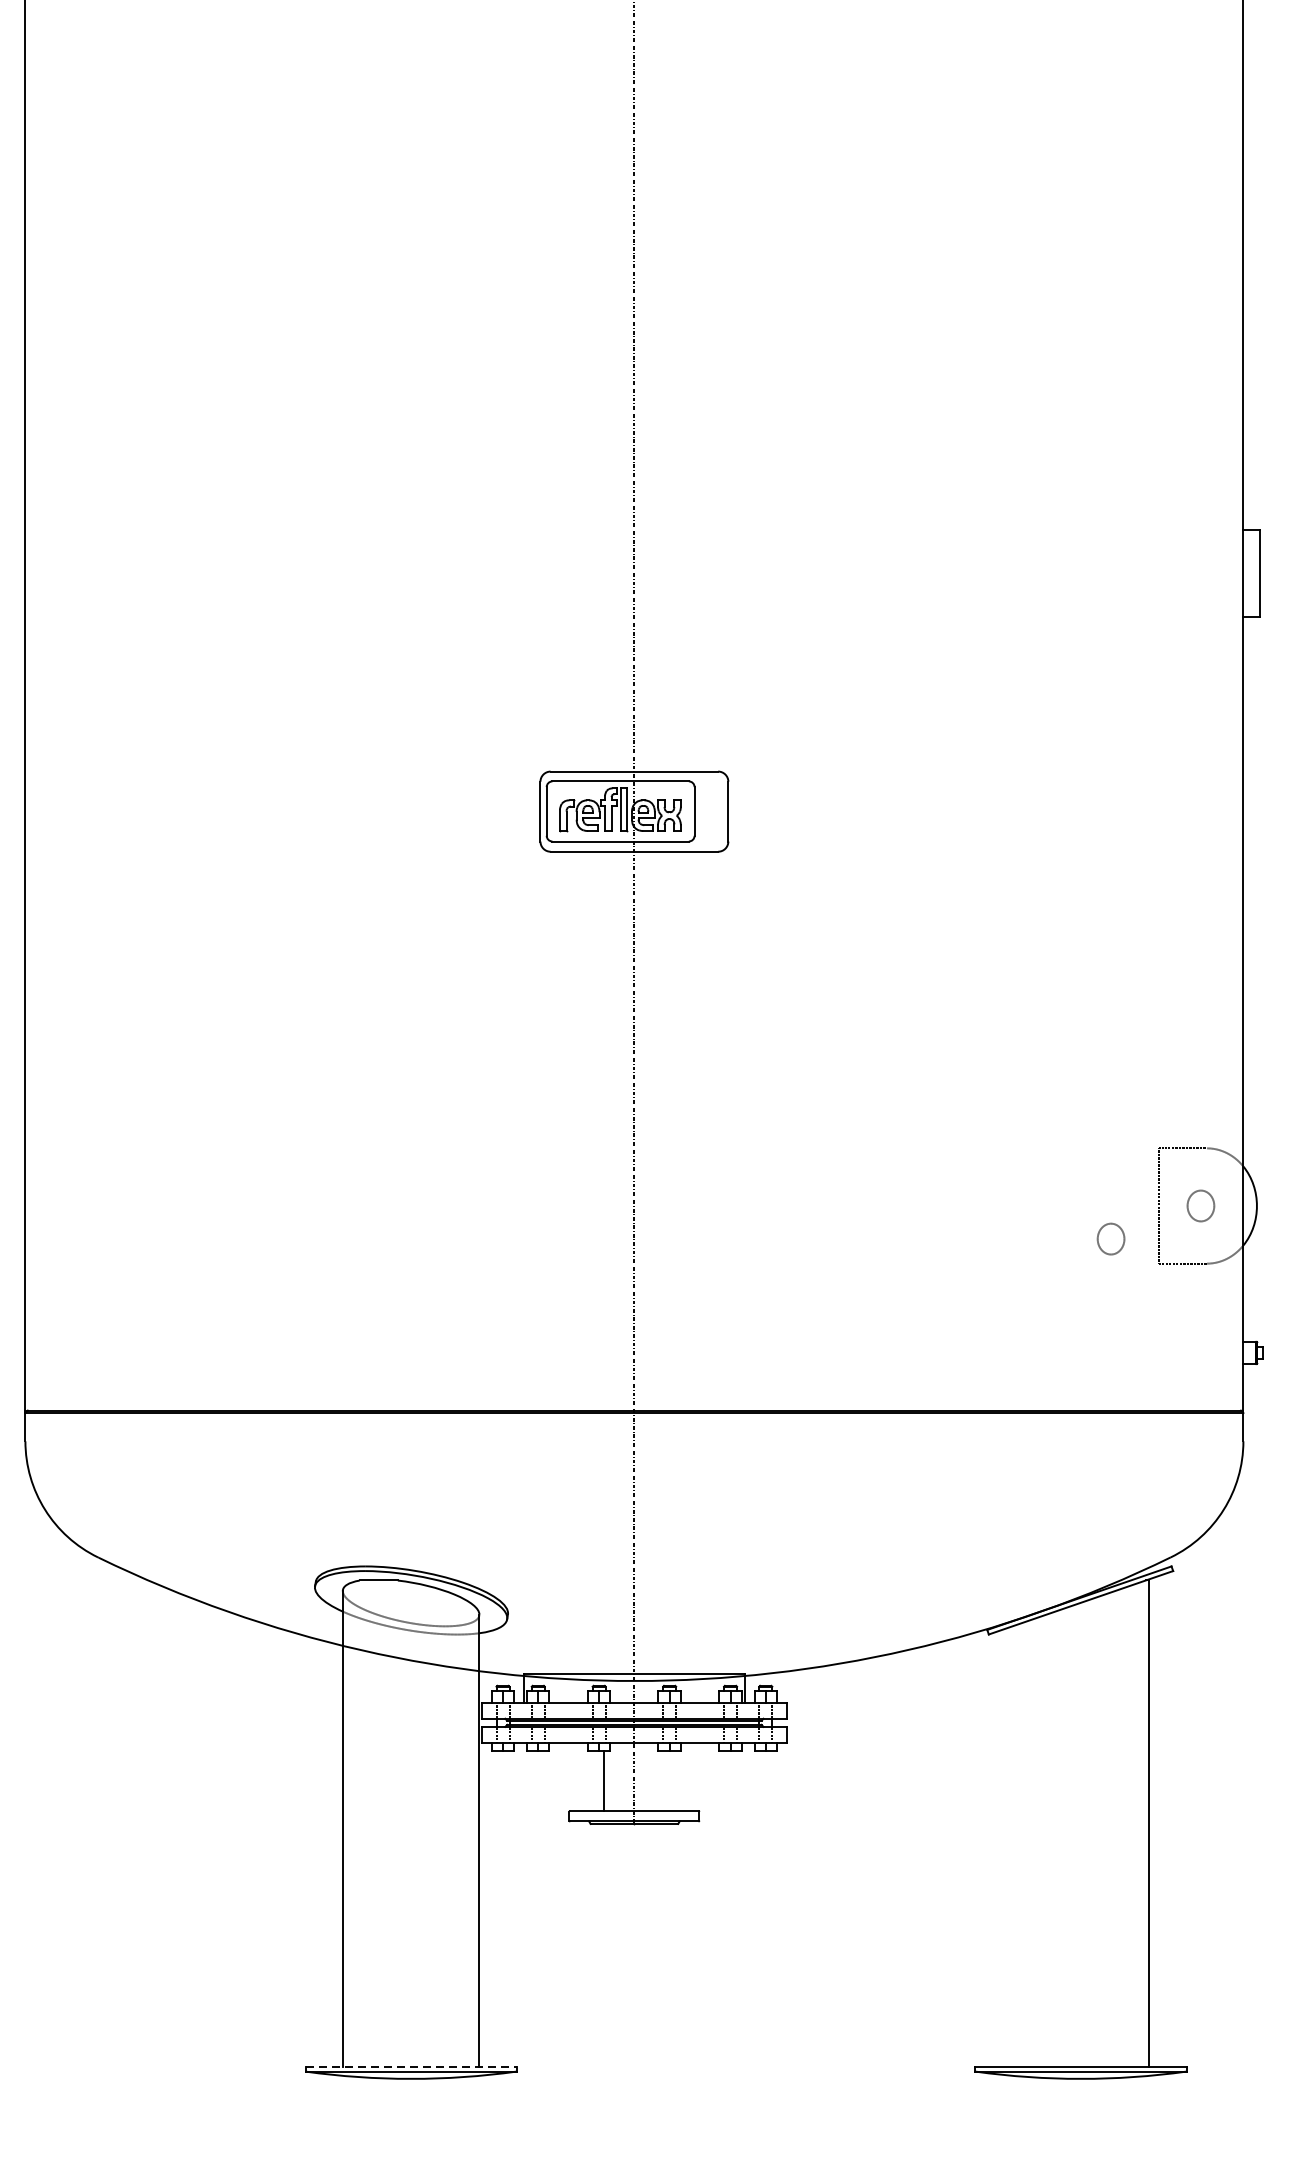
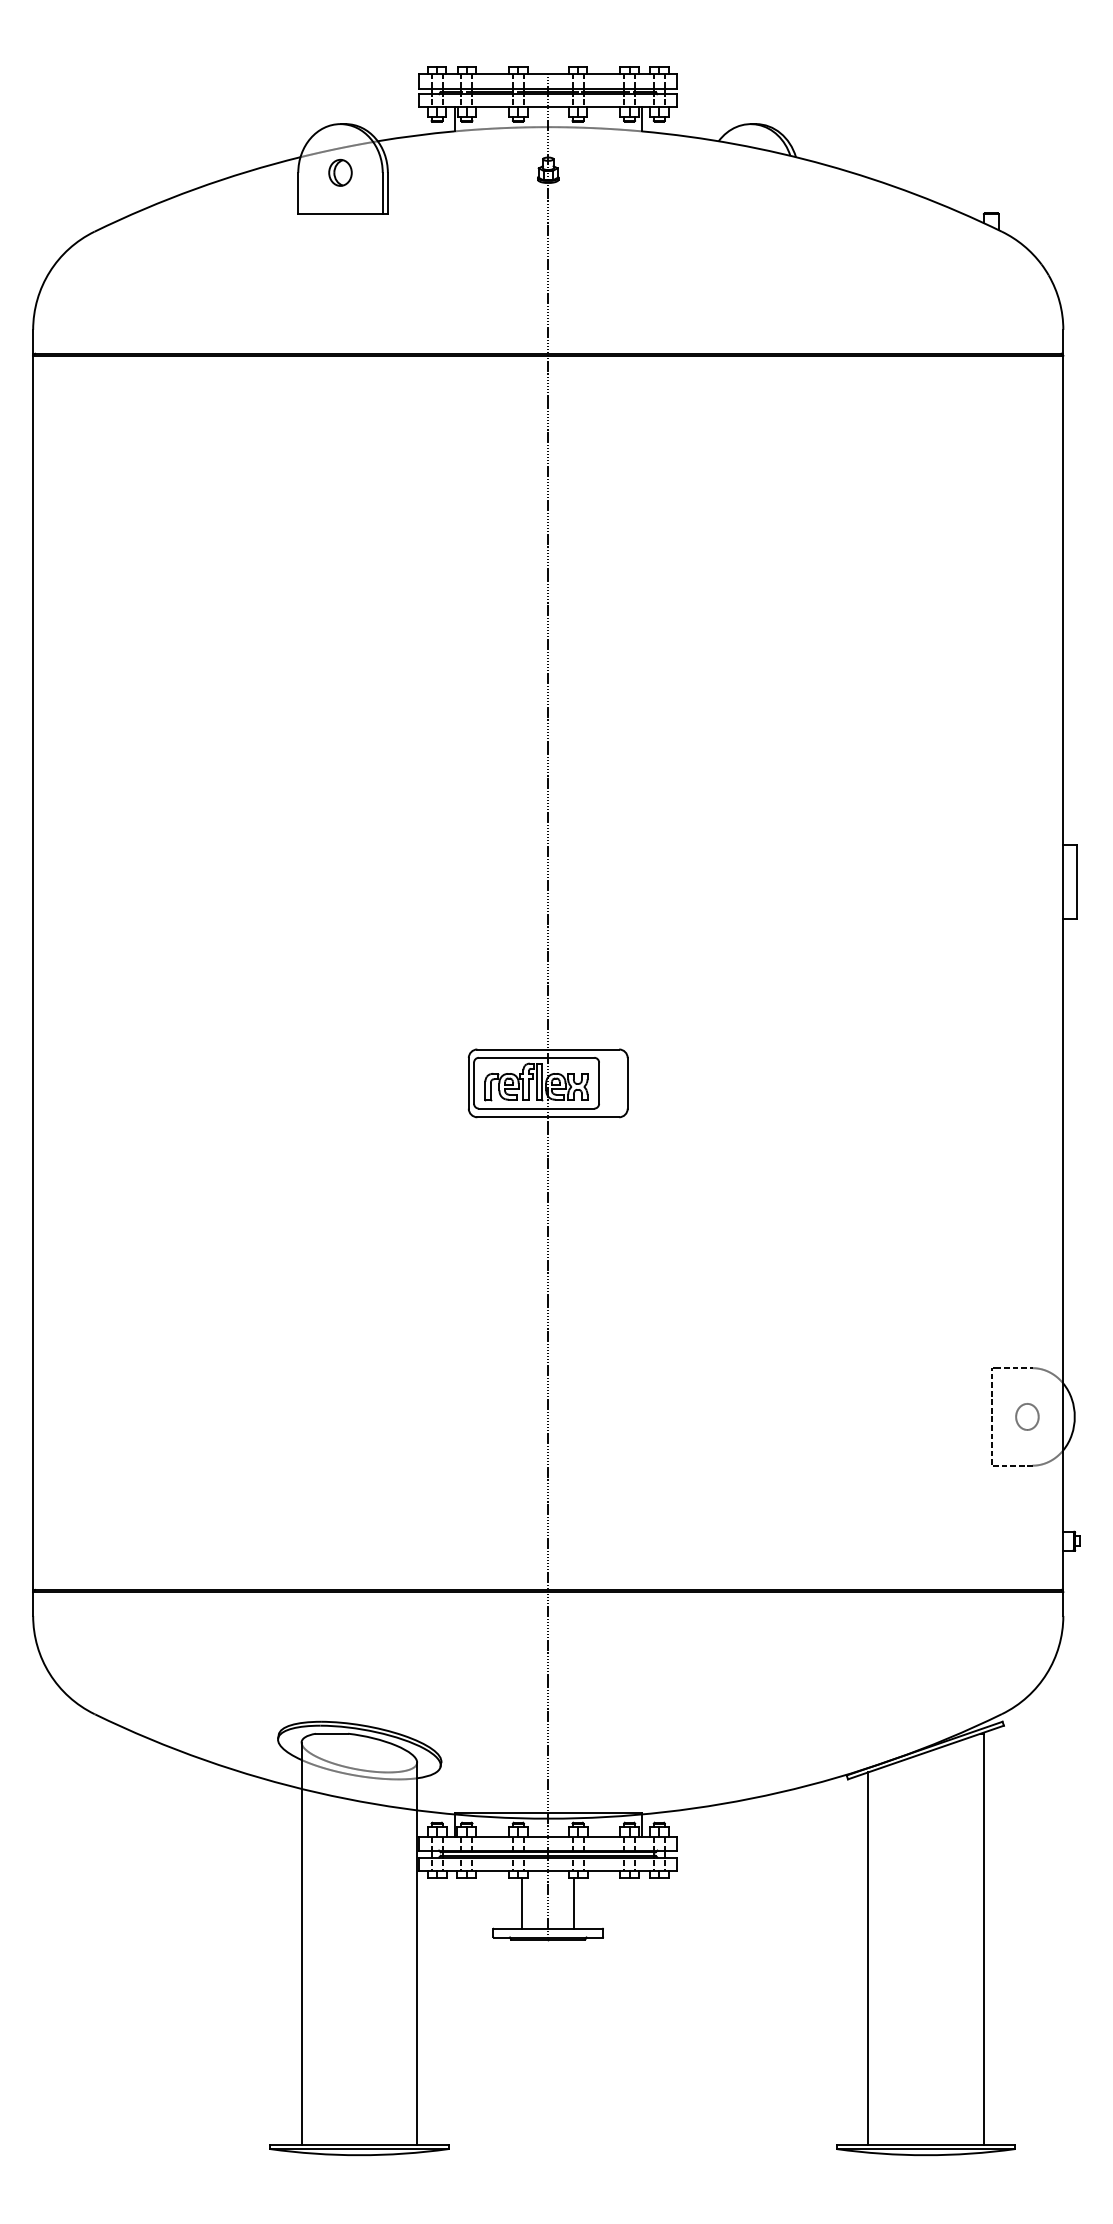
part: (1111, 1238) -> (951, 1444), removed
line: (665, 1780) -> (574, 1902), added
line: (1013, 1846) -> (868, 1958), added
line: (411, 2066) -> (359, 2144), dashed -> solid

